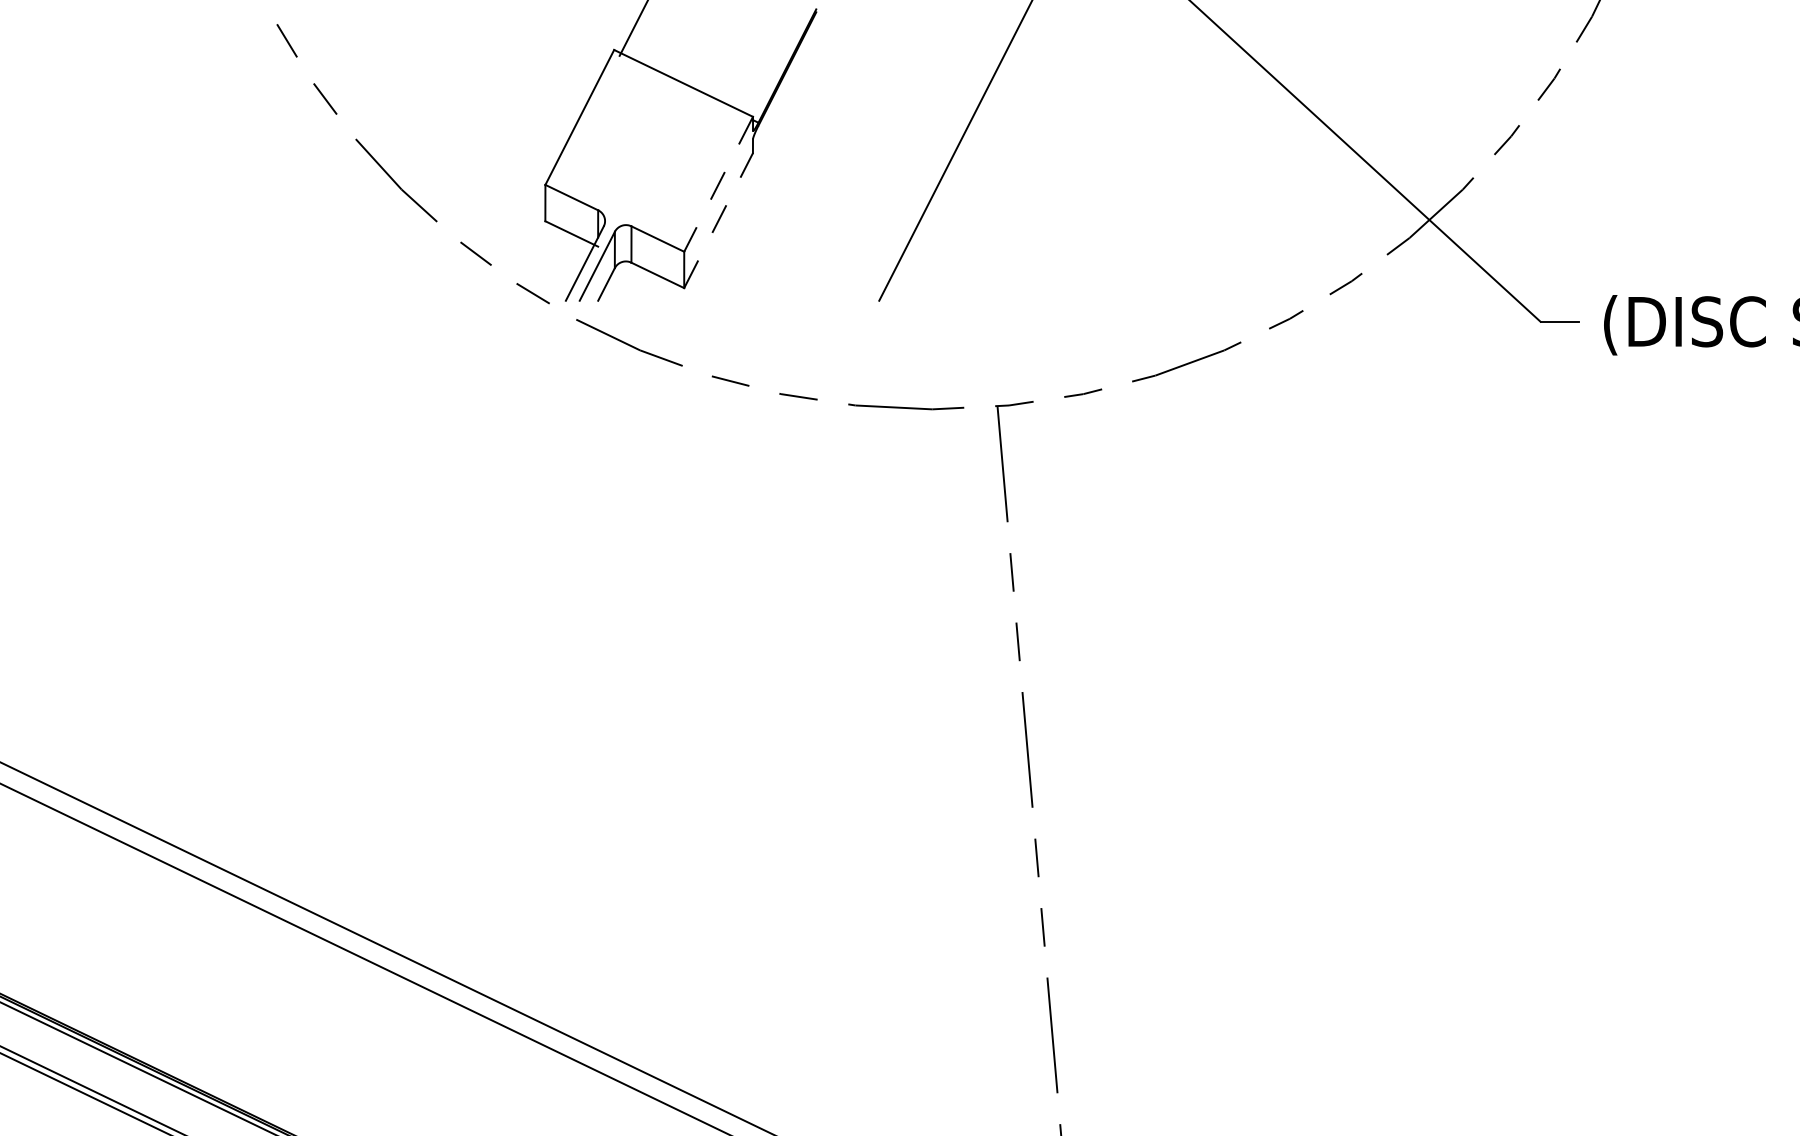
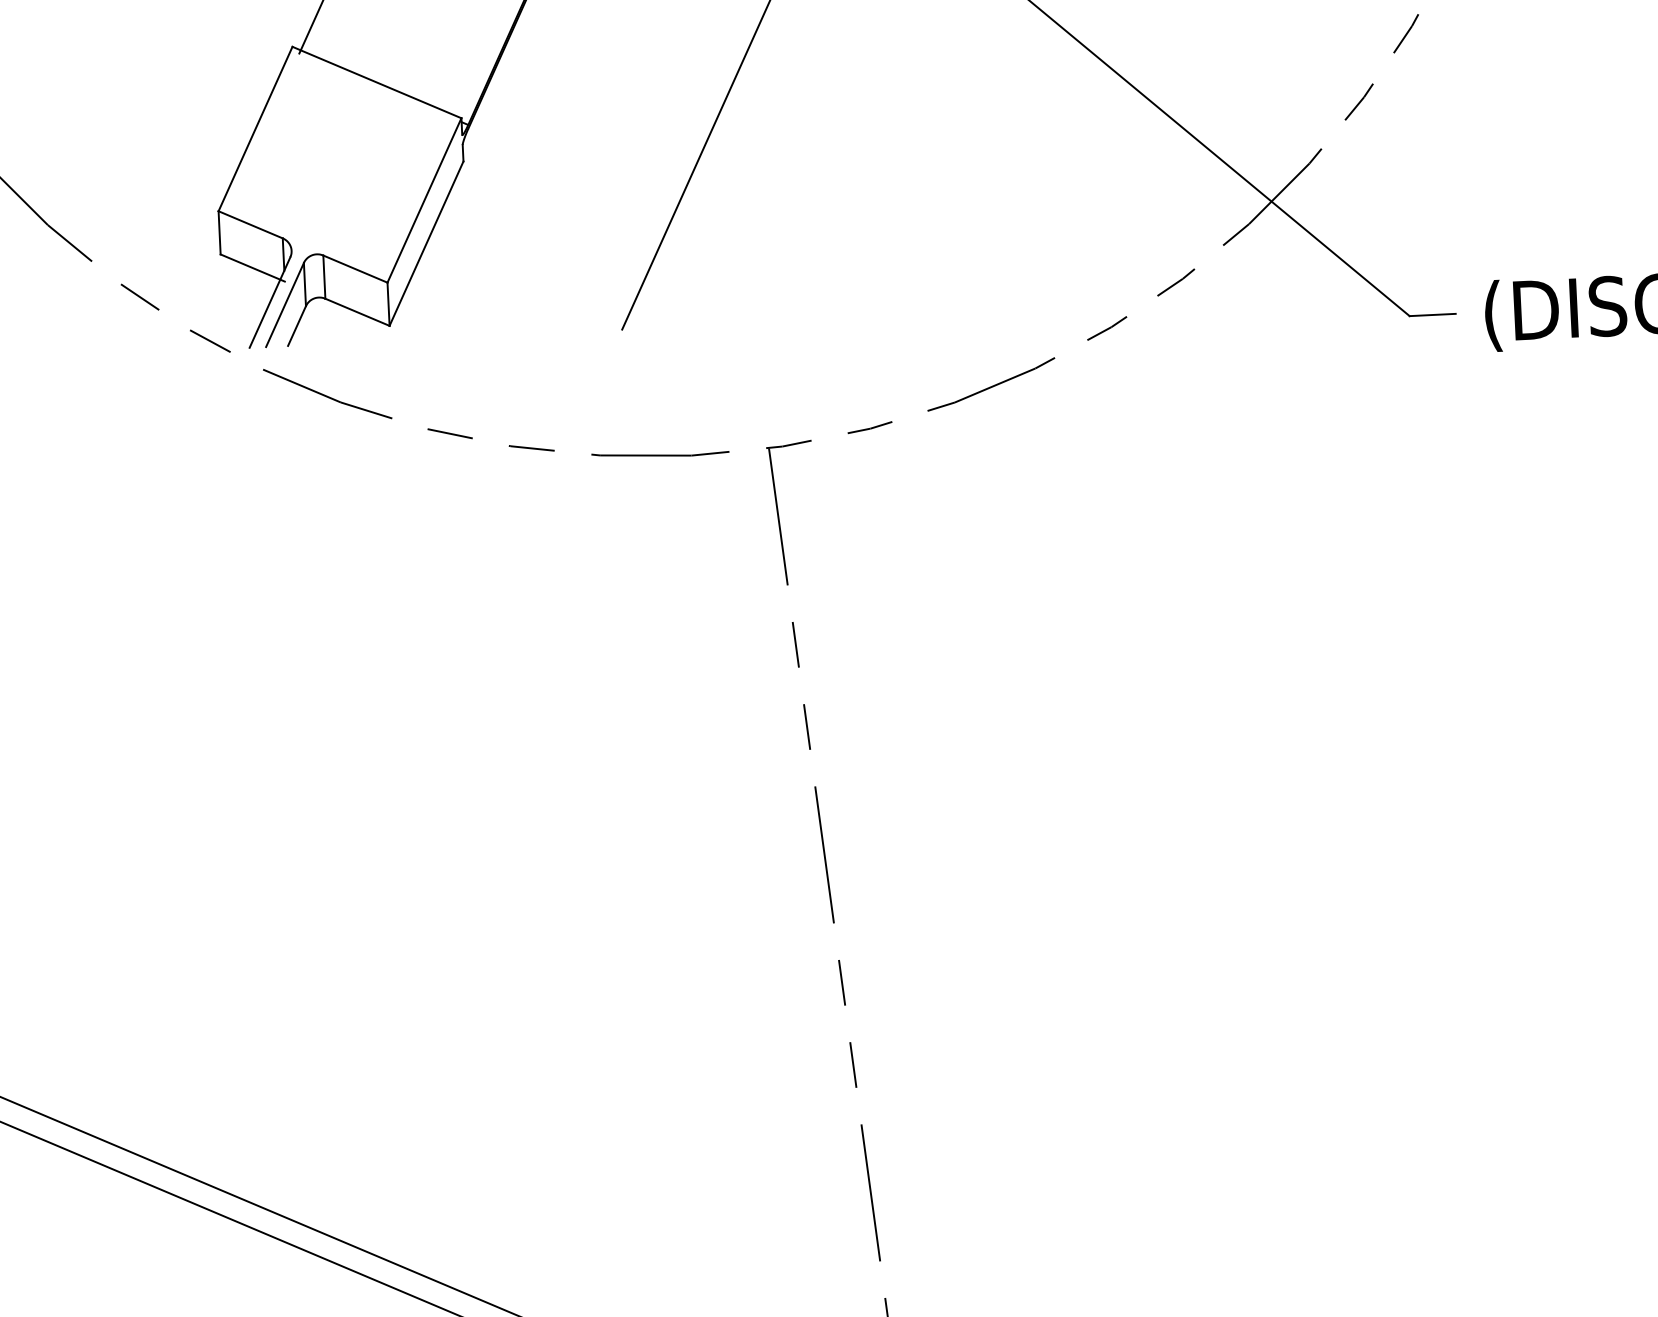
line: (718, 184) -> (424, 200), dashed -> solid
line: (718, 220) -> (426, 243), dashed -> solid

